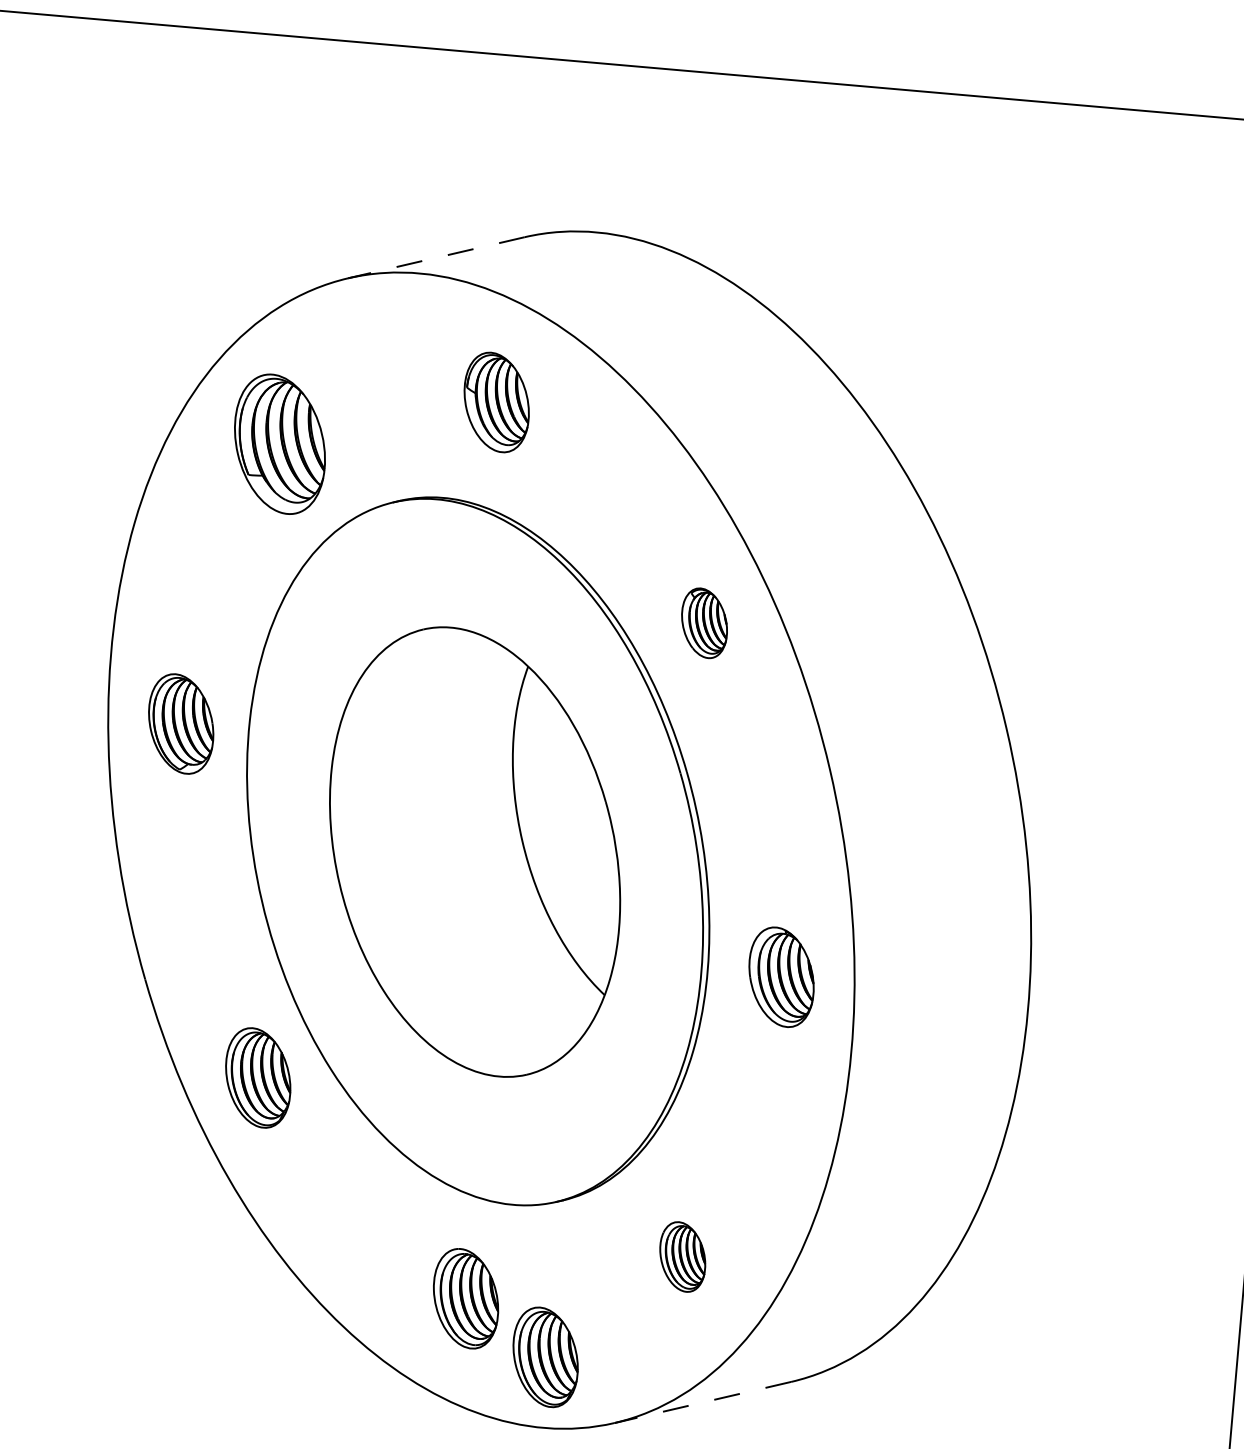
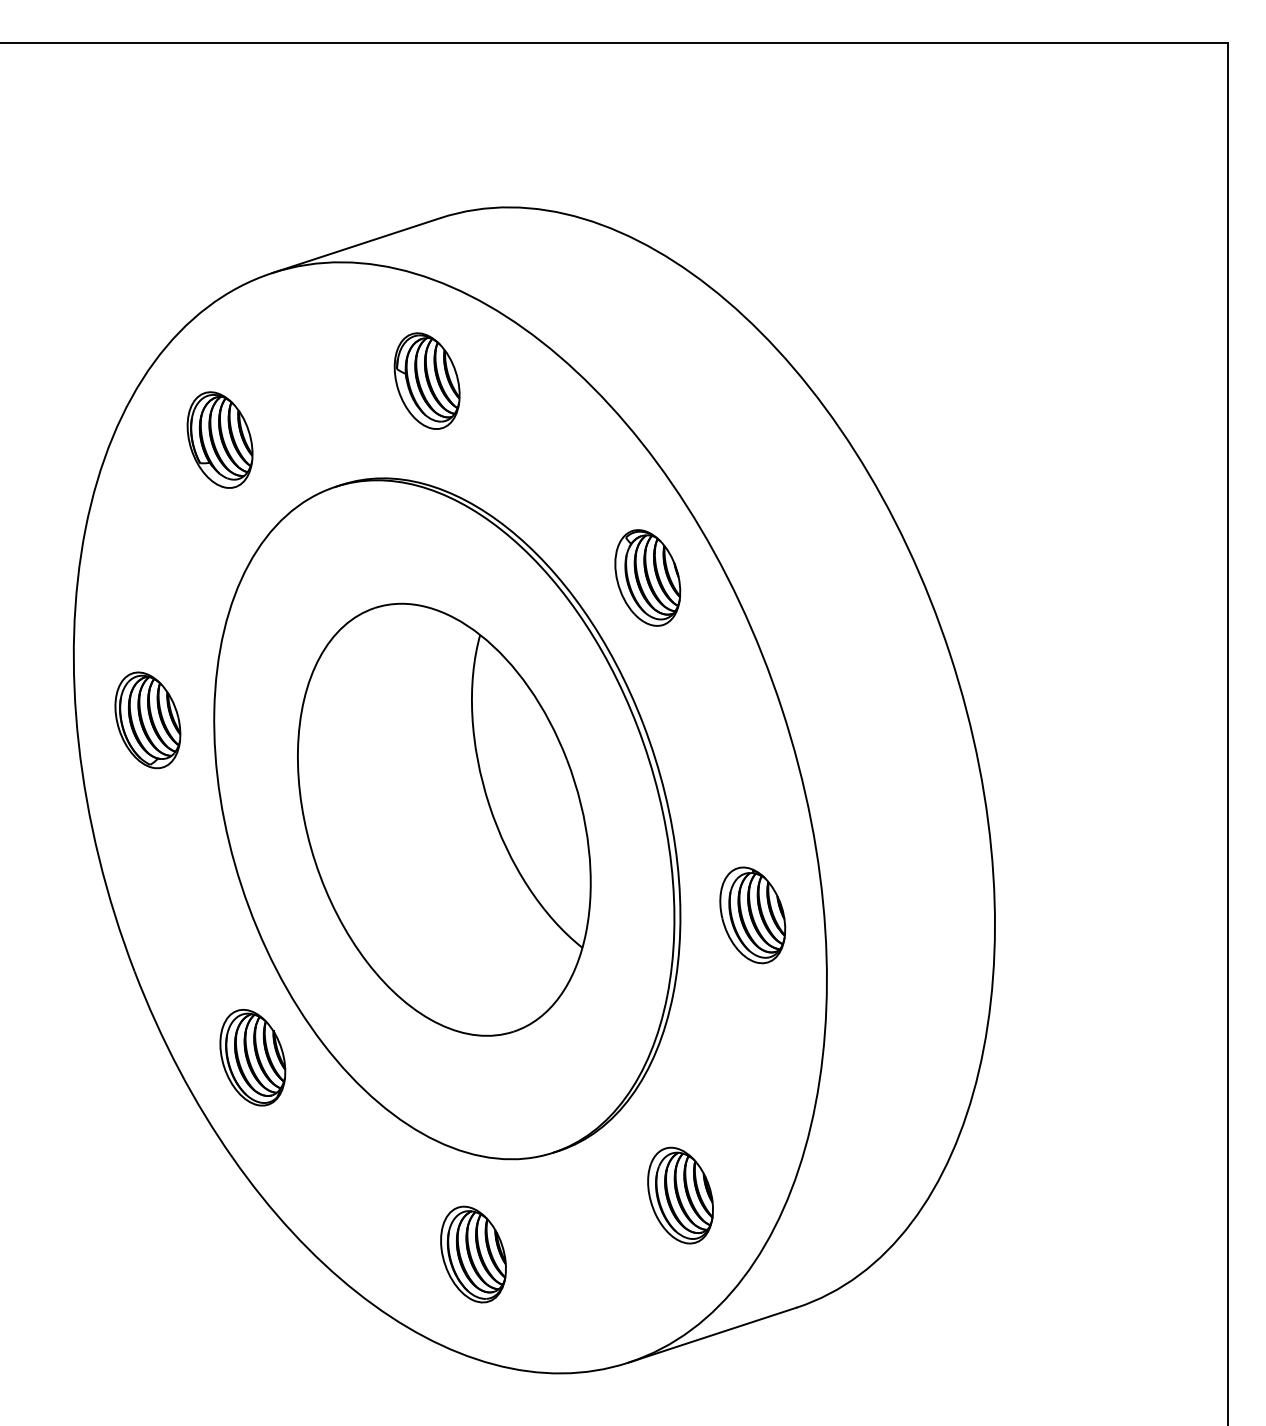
line: (435, 257) -> (355, 245), dashed -> solid
part: (279, 443) -> (219, 439), size x0.71
part: (704, 622) -> (647, 577), size x1.43
part: (682, 1256) -> (680, 1195), size x1.43
part: (545, 1357) -> (555, 1304), removed
line: (701, 1402) -> (711, 1335), dashed -> solid

